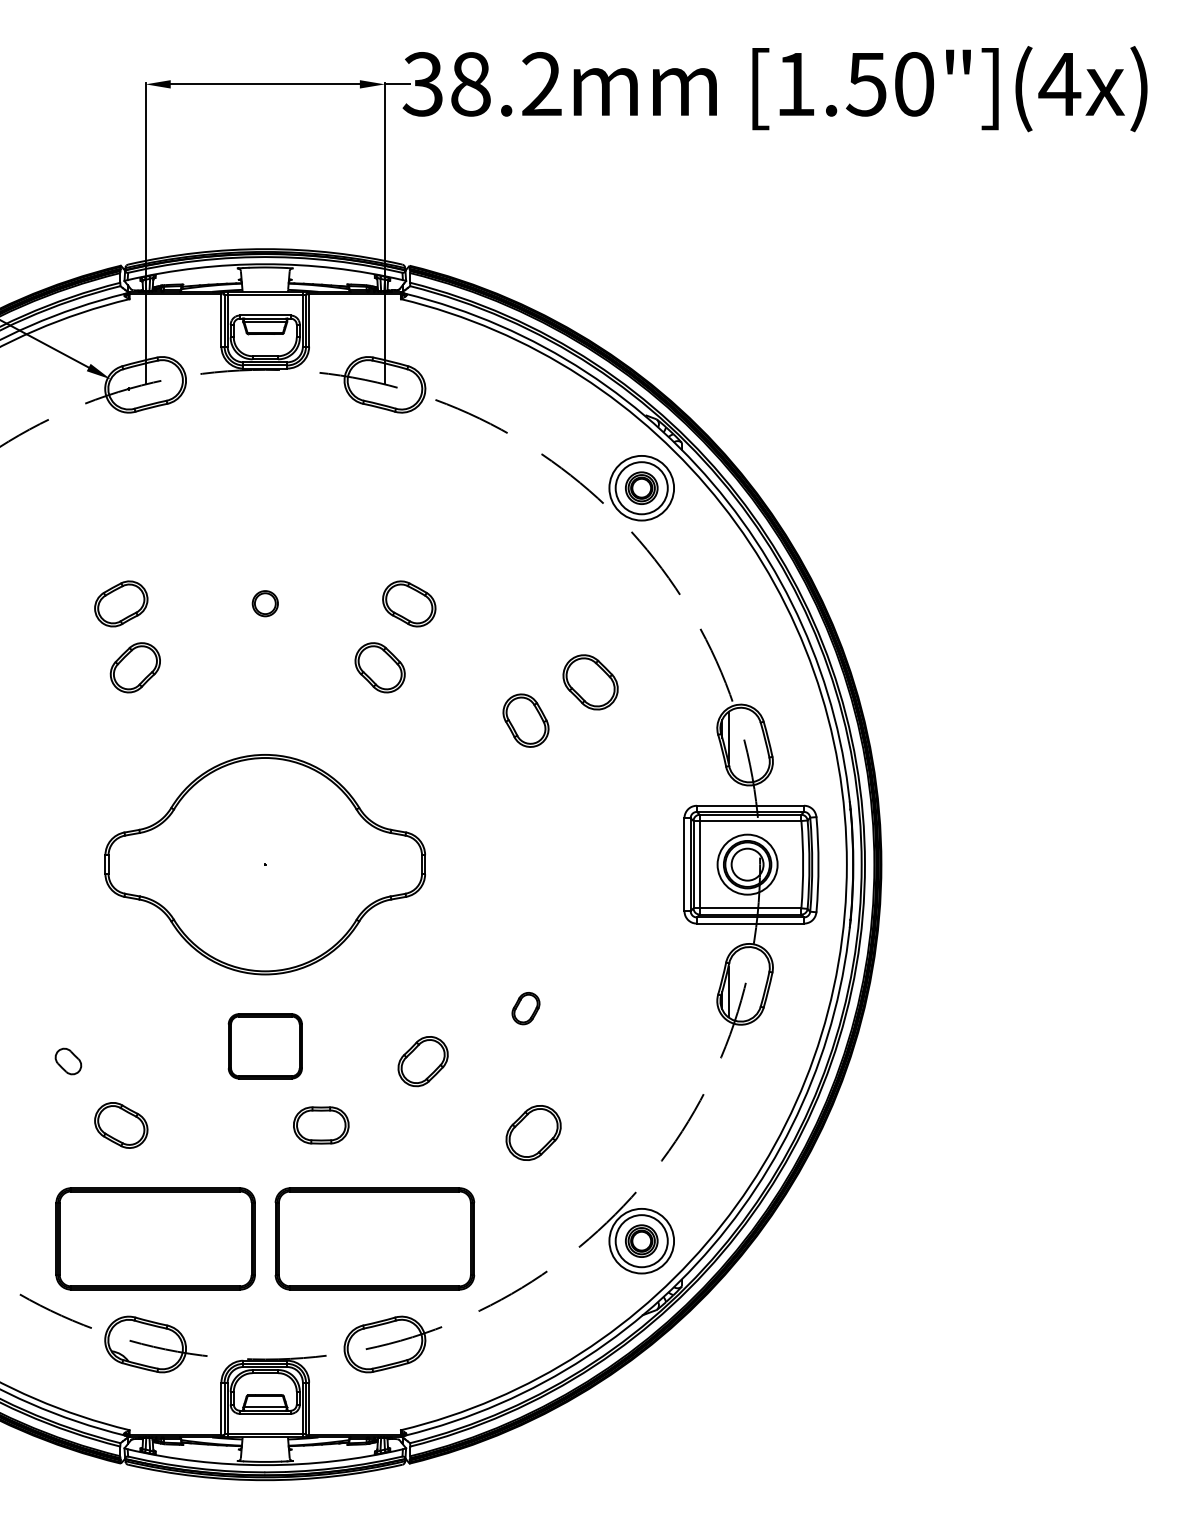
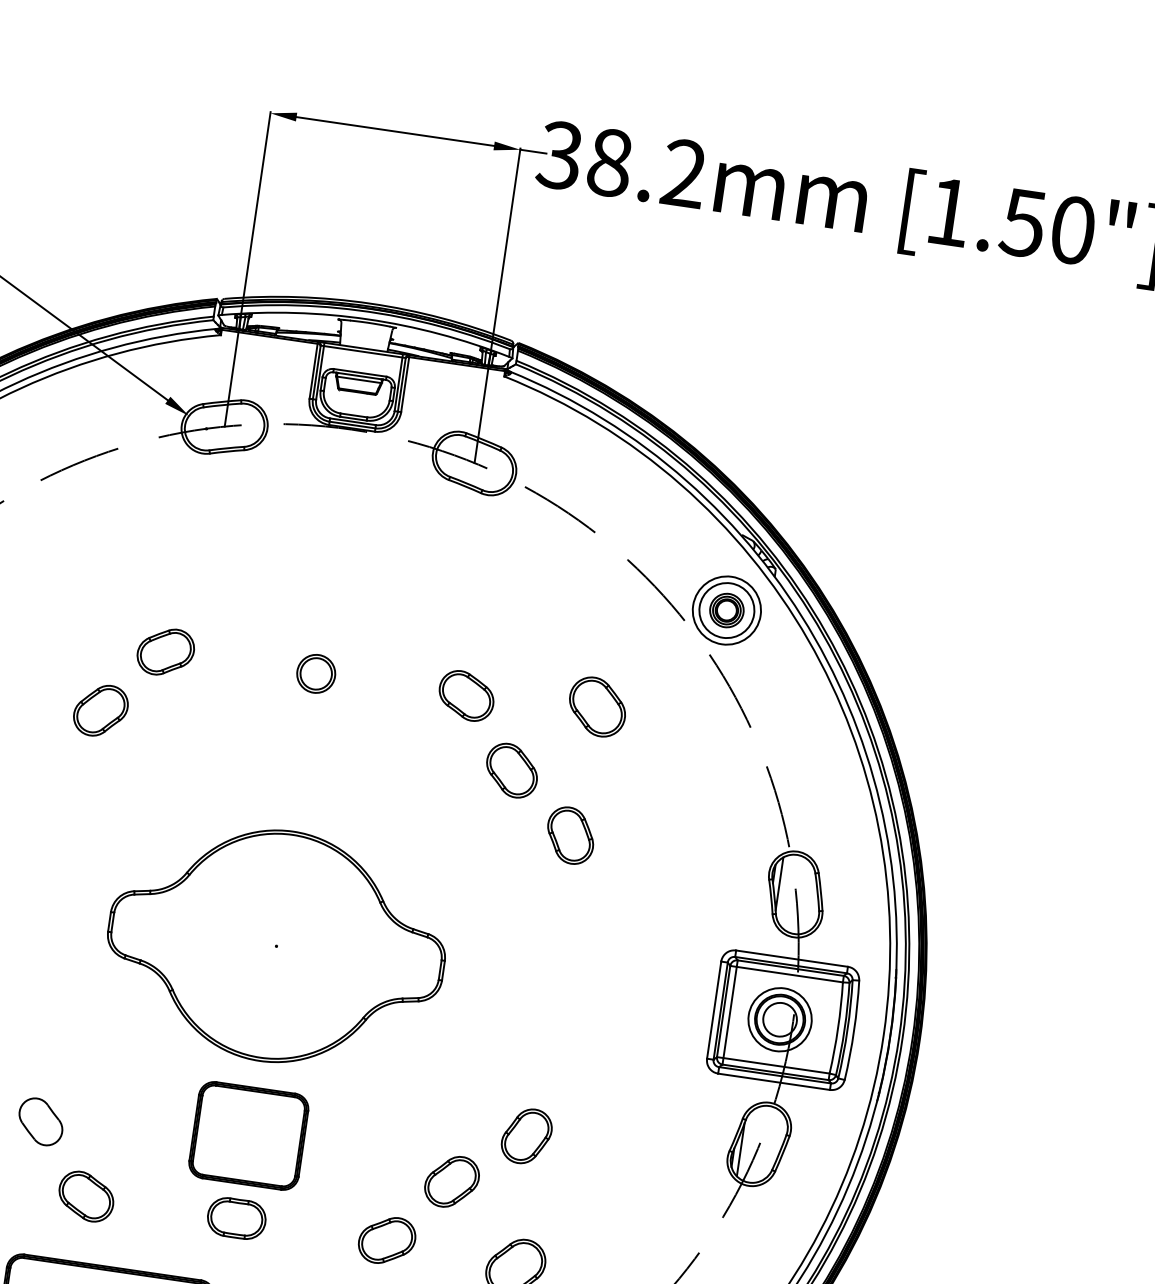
part: (265, 603) -> (316, 673), size x1.43
part: (134, 667) -> (99, 710), moved
part: (379, 667) -> (511, 770), moved
part: (590, 682) -> (597, 707), moved
part: (525, 1008) -> (526, 1136), size x1.67
part: (265, 1046) -> (249, 1136), size x1.43
part: (68, 1061) -> (41, 1121), size x1.67
part: (422, 1061) -> (451, 1181), moved
part: (321, 1125) -> (236, 1218), moved
part: (409, 1125) -> (387, 1240), added

